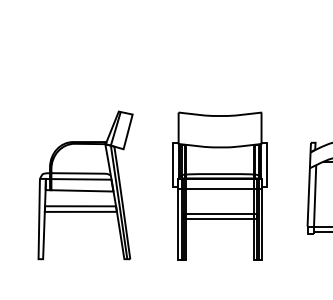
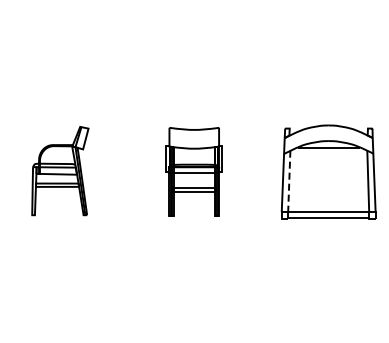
part: (85, 184) -> (60, 170), size x0.6
part: (219, 185) -> (193, 171), size x0.6
line: (315, 195) -> (289, 181), solid -> dashed

